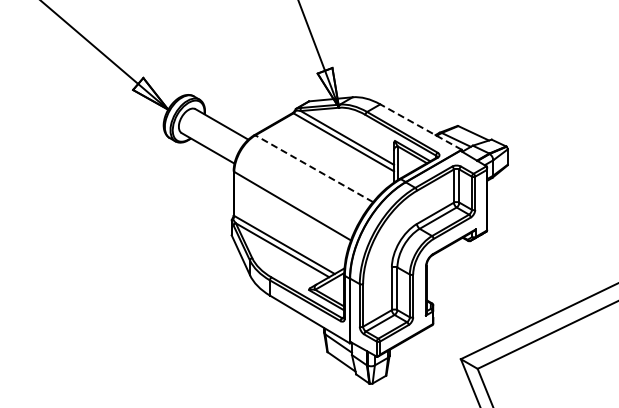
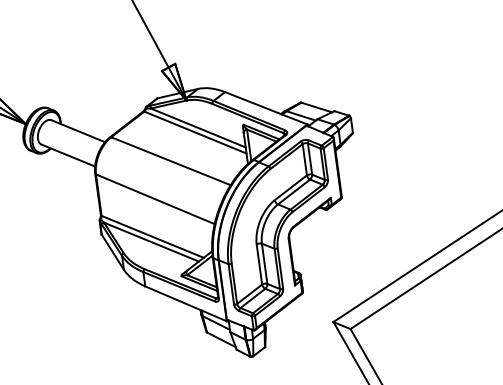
line: (421, 127) -> (266, 108), dashed -> solid
line: (314, 168) -> (171, 160), dashed -> solid

